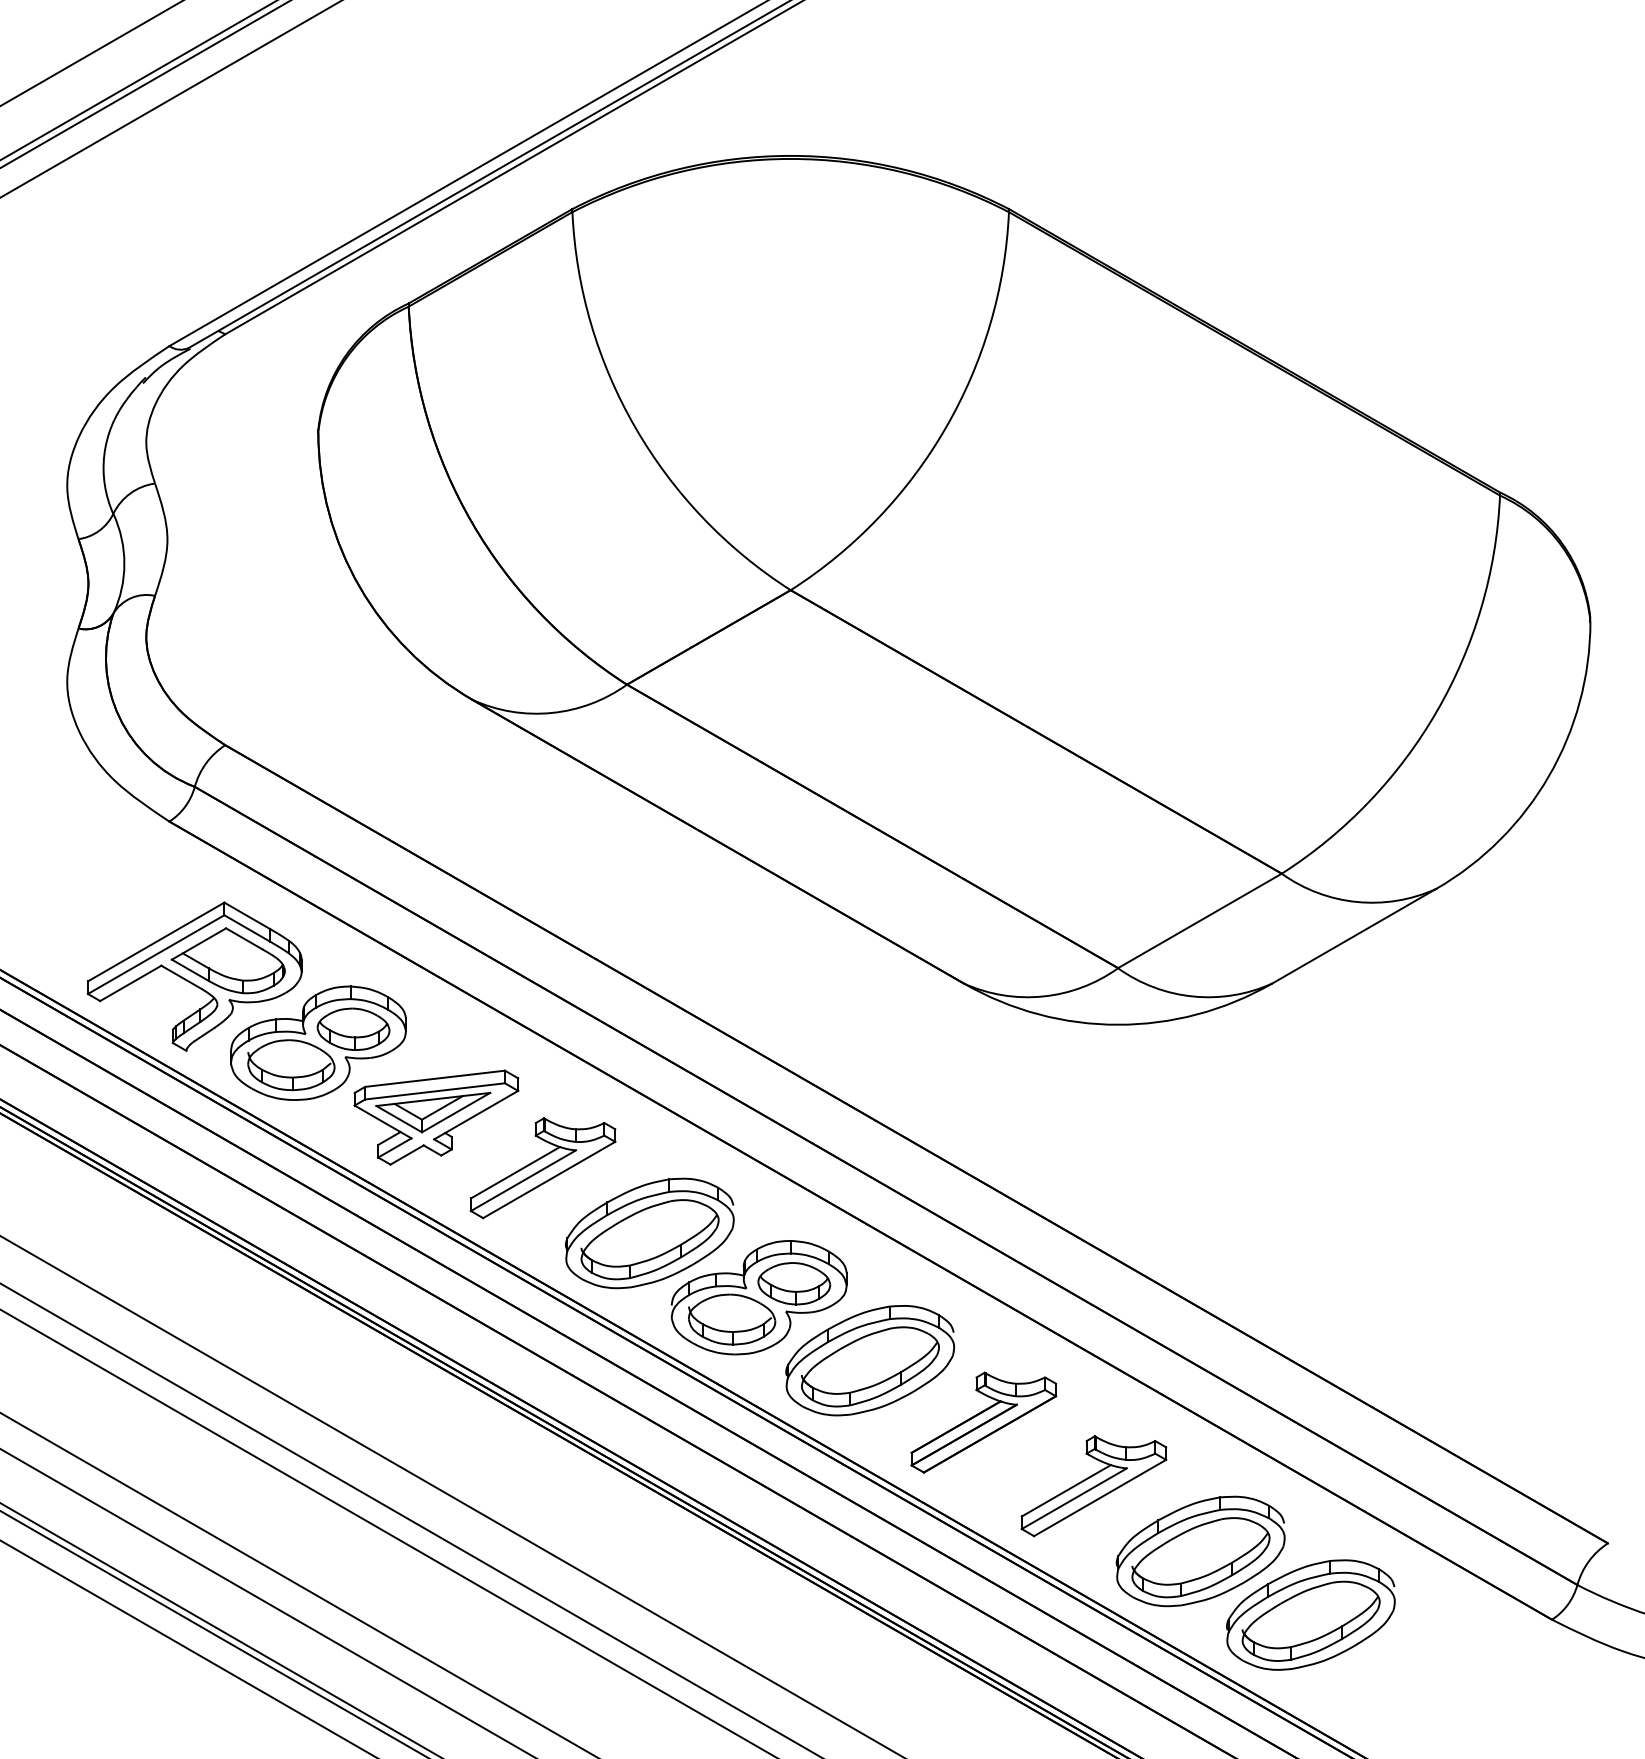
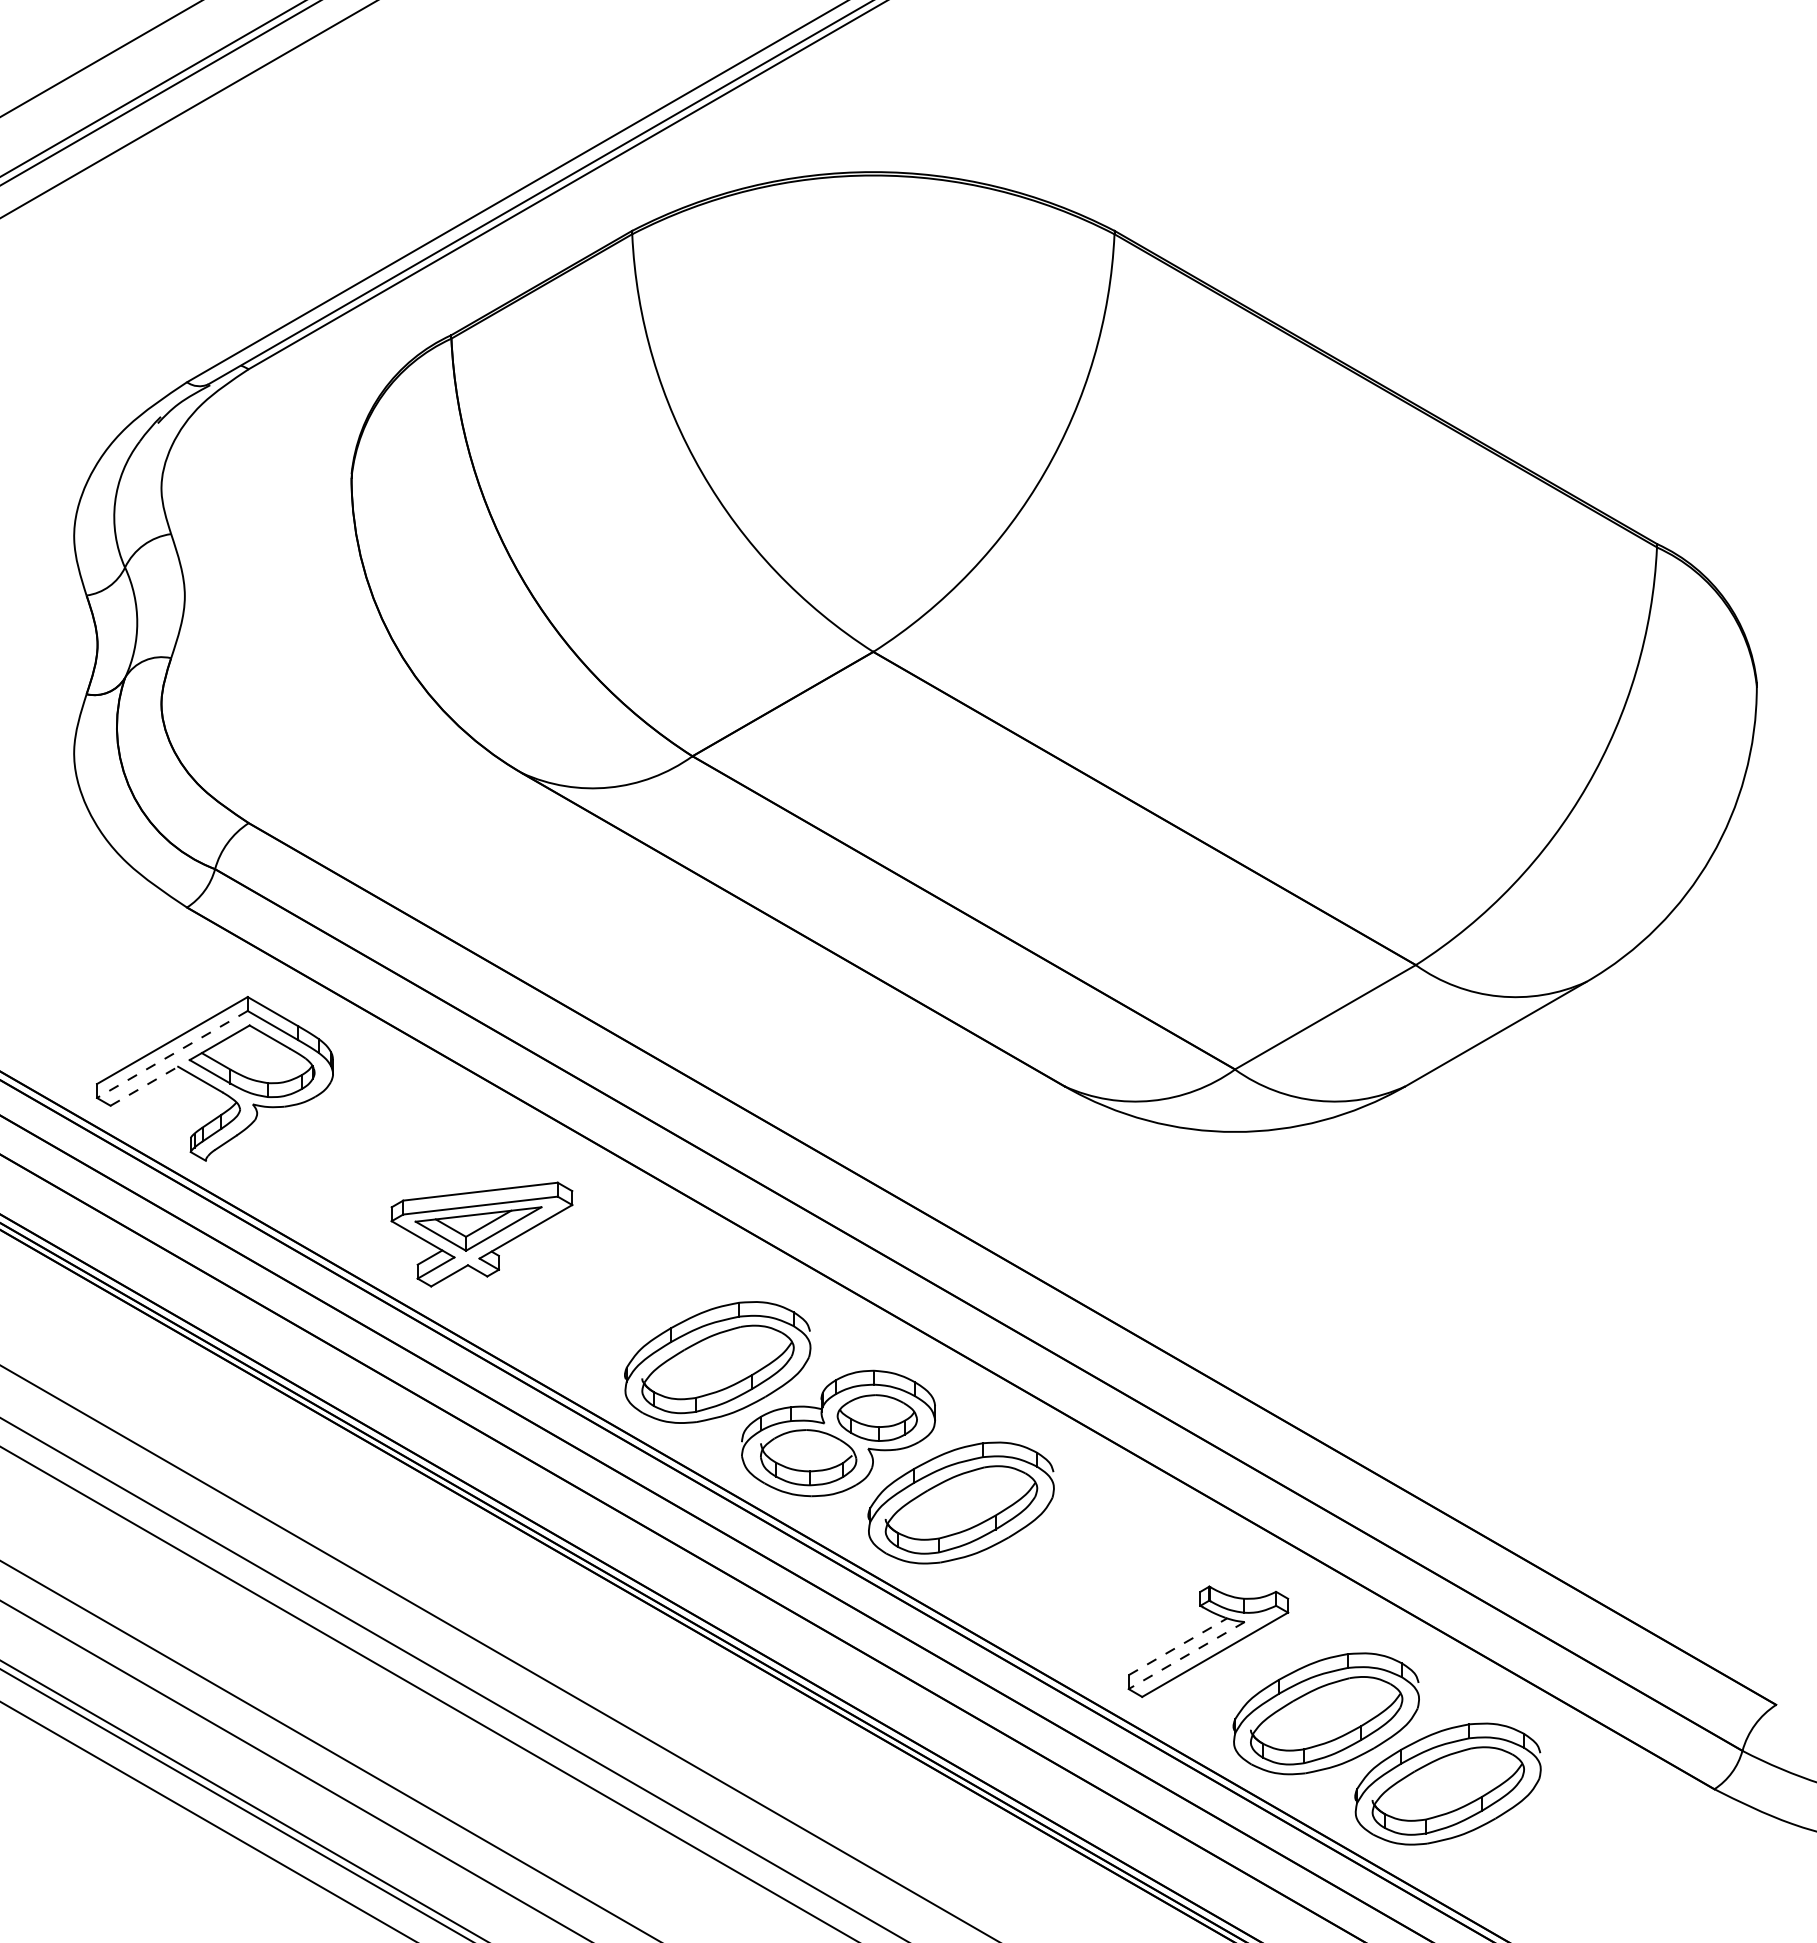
line: (155, 954) -> (171, 1054), solid -> dashed
line: (130, 983) -> (144, 1086), solid -> dashed
part: (318, 1043) -> (351, 1152), removed
part: (542, 1168) -> (599, 1290), removed
part: (983, 1422) -> (1086, 1571), removed
line: (1065, 1490) -> (1177, 1646), solid -> dashed
line: (1074, 1498) -> (1186, 1655), solid -> dashed

